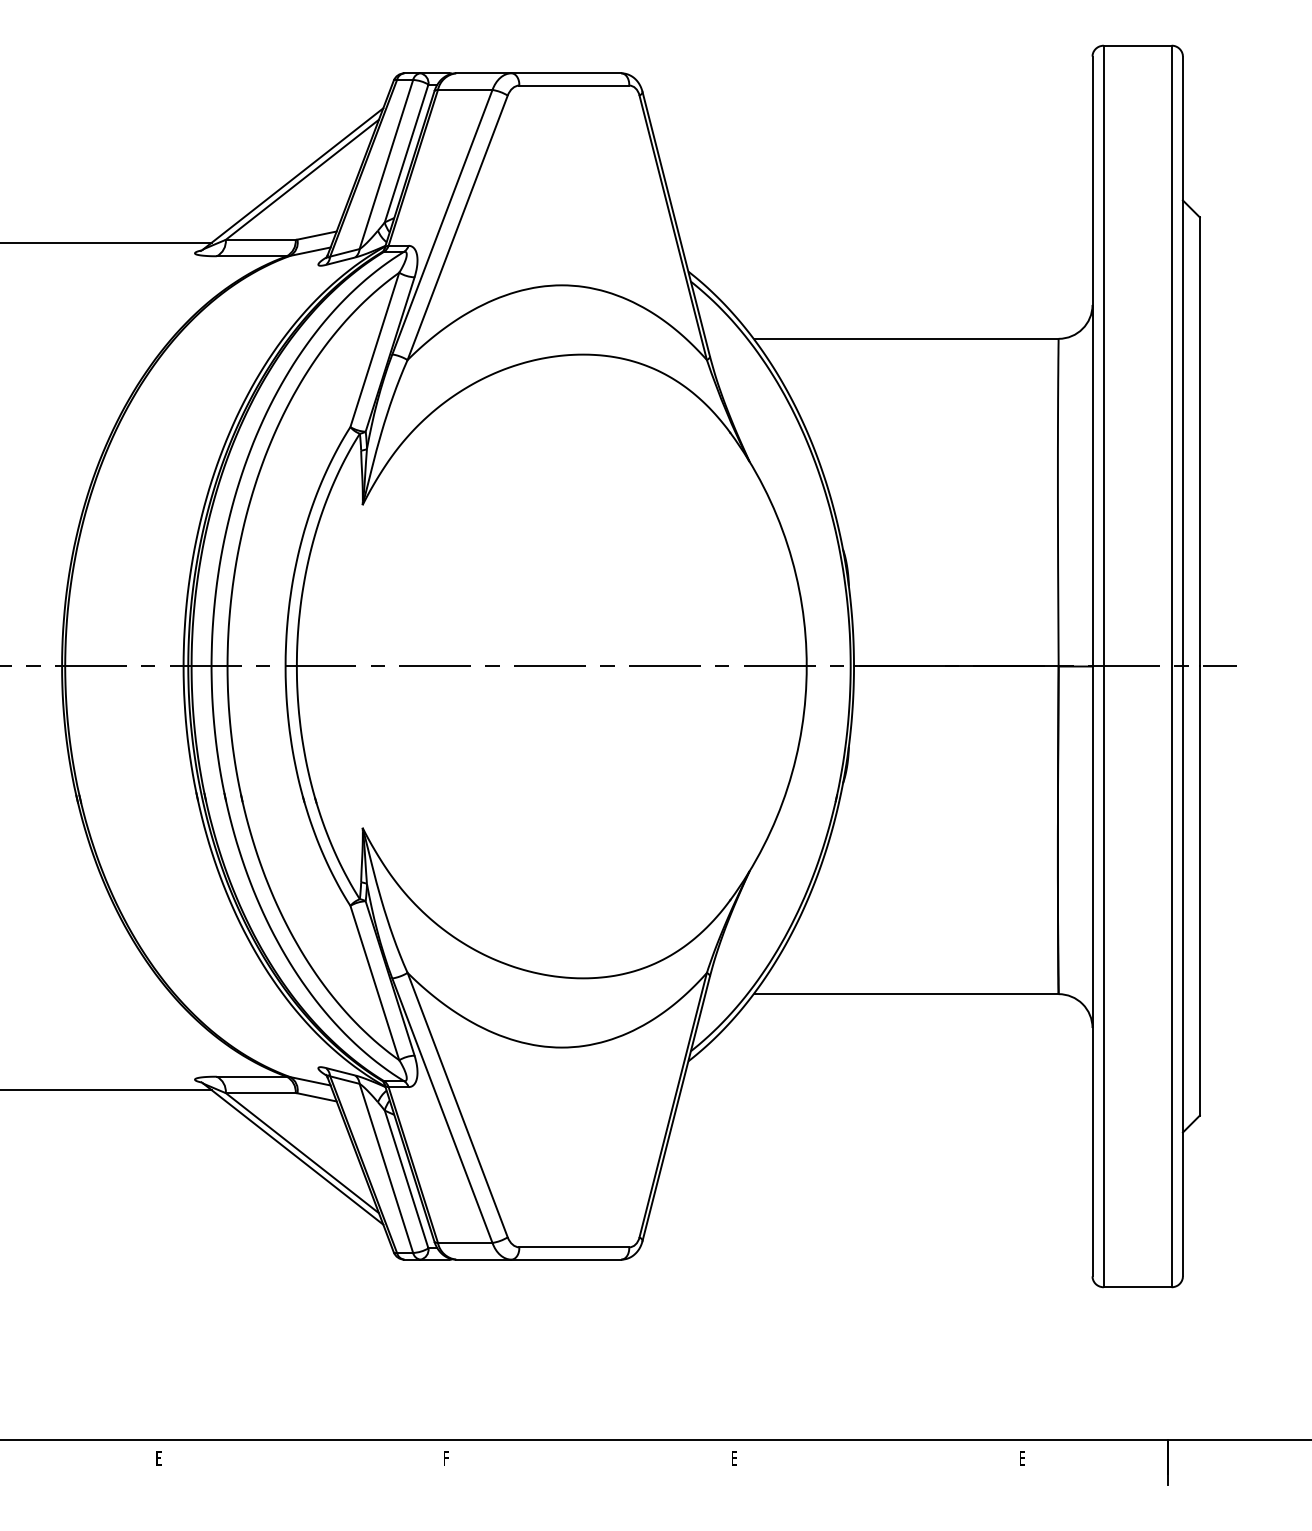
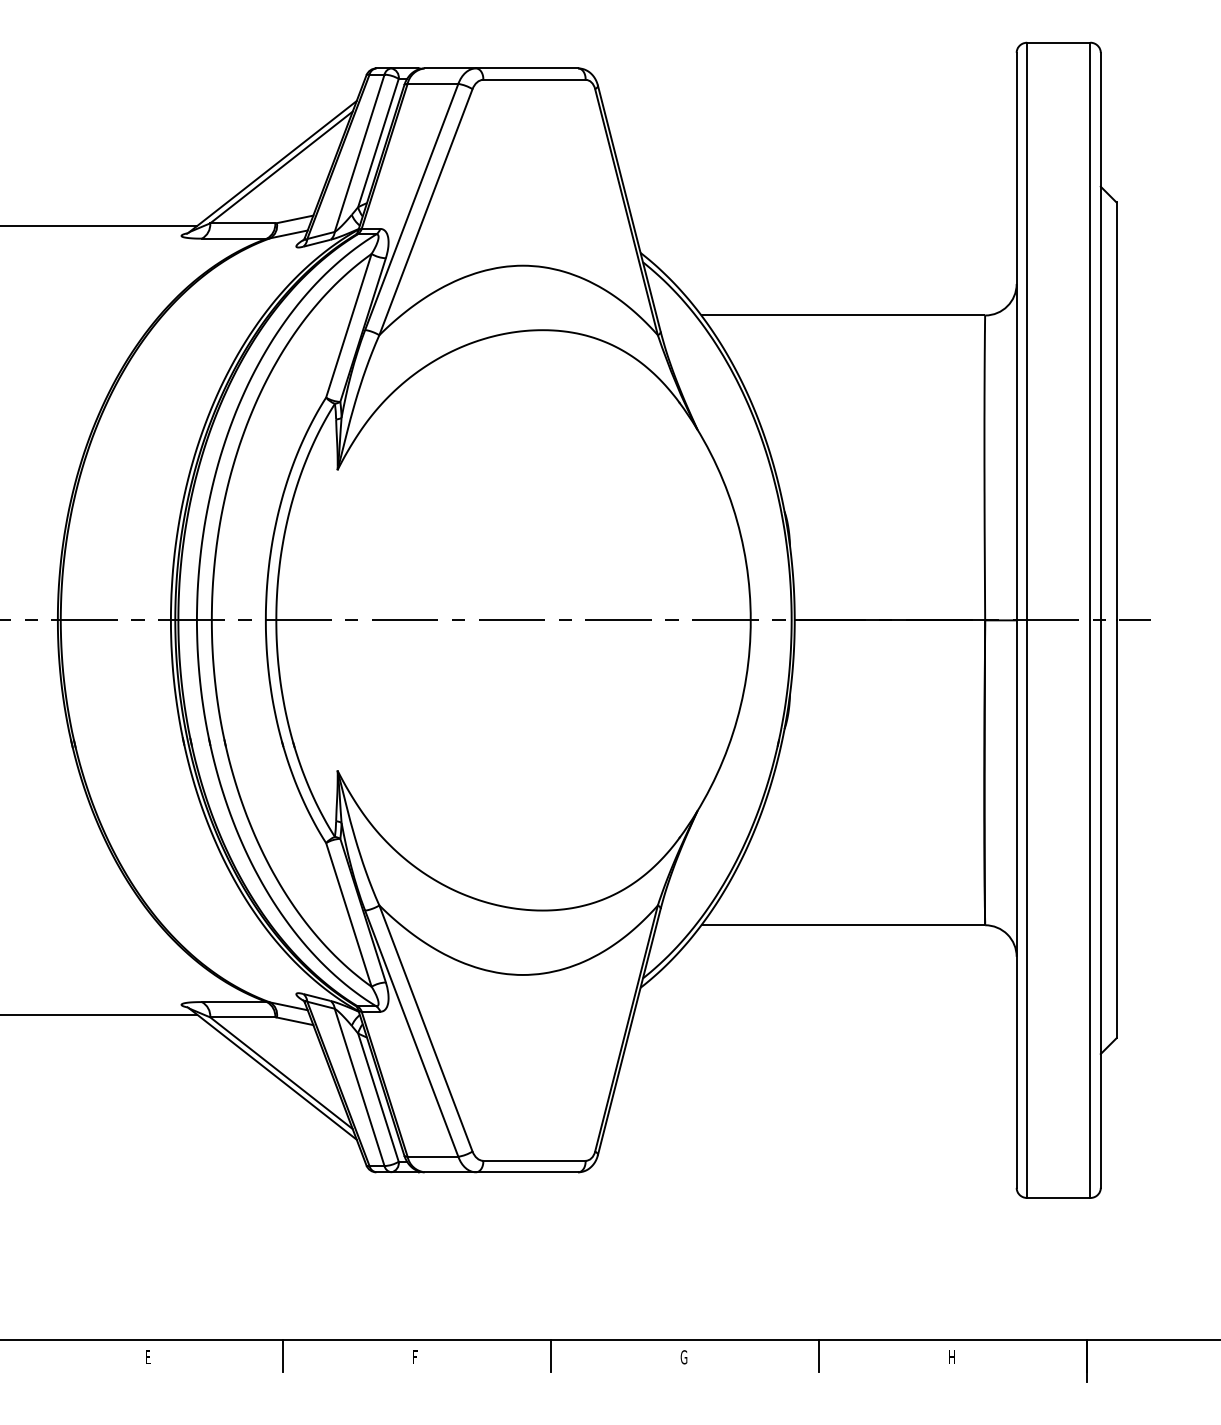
line: (304, 1456) -> (283, 1355), added
line: (592, 1456) -> (551, 1355), added
line: (879, 1456) -> (818, 1355), added
text: (1023, 1457) -> (952, 1356), E -> H
text: (734, 1458) -> (683, 1357), E -> G

